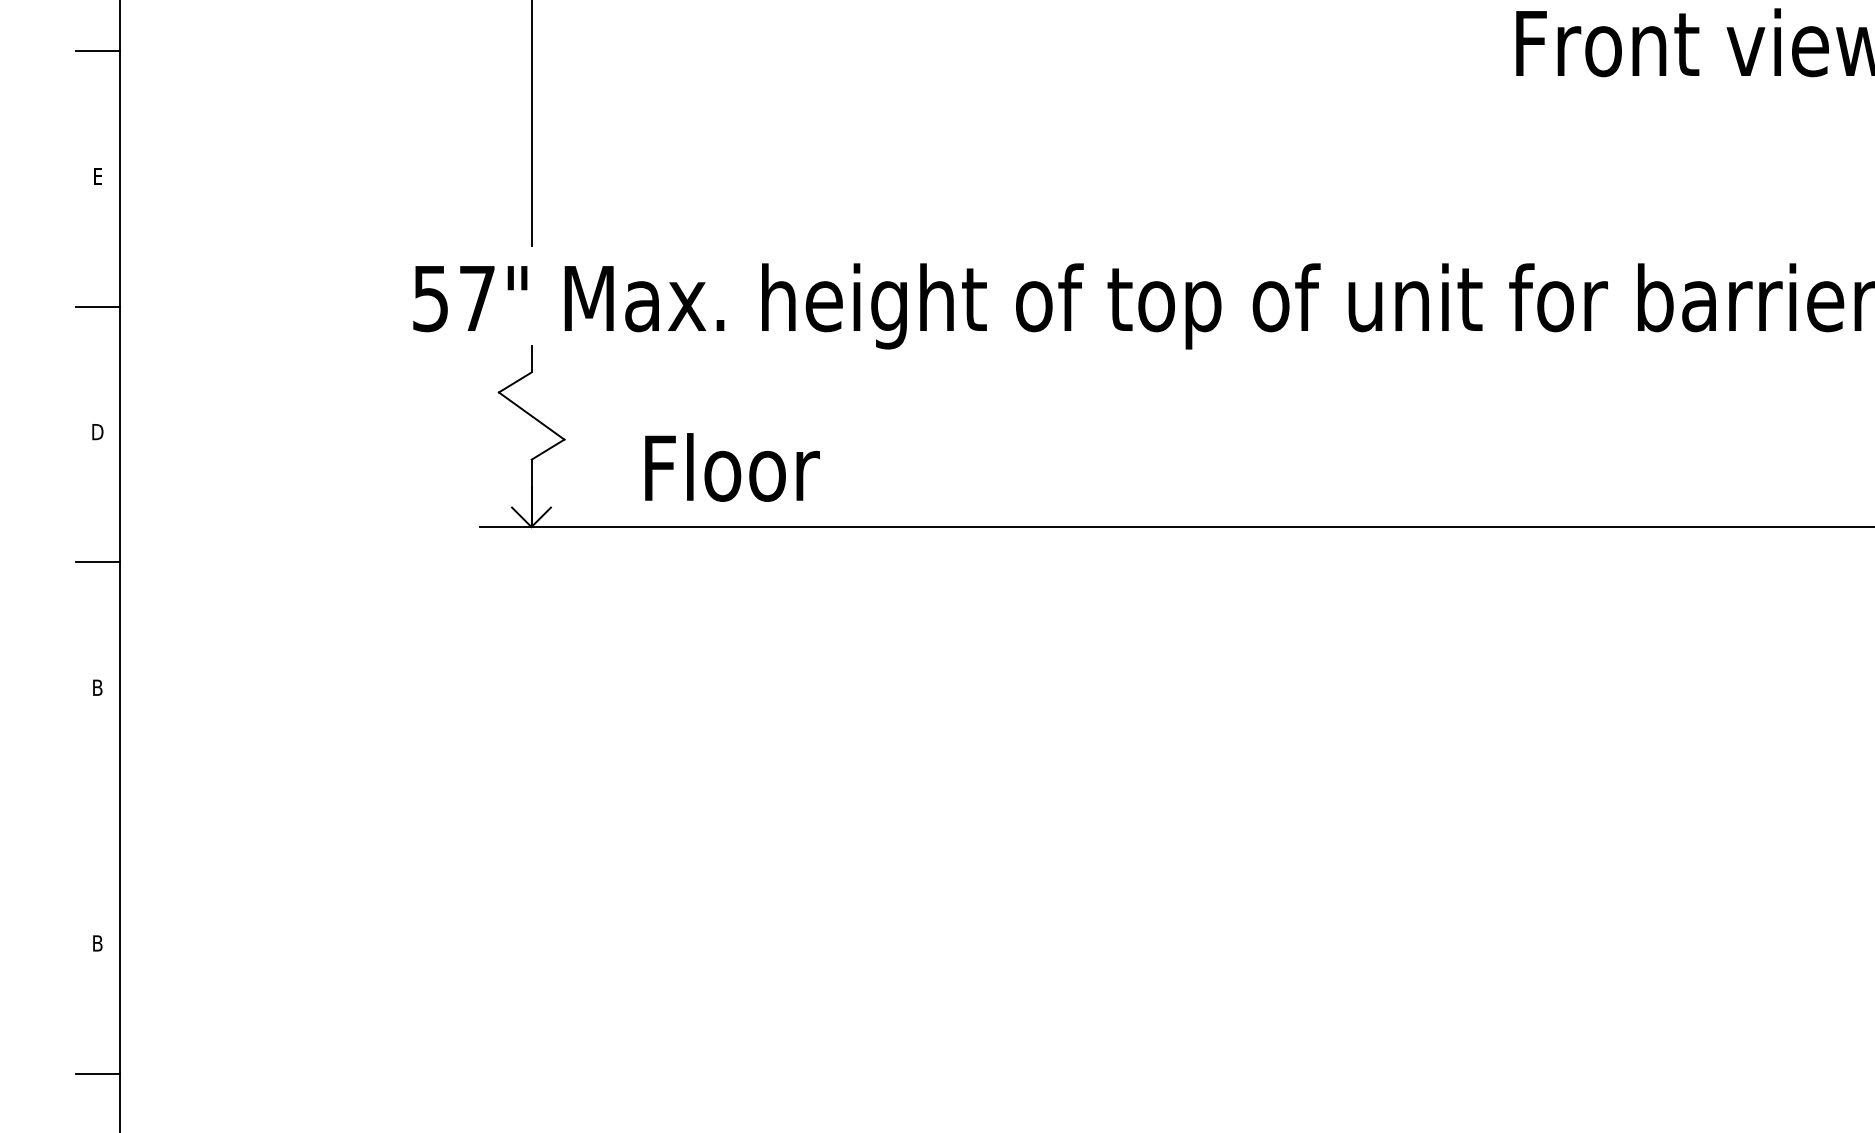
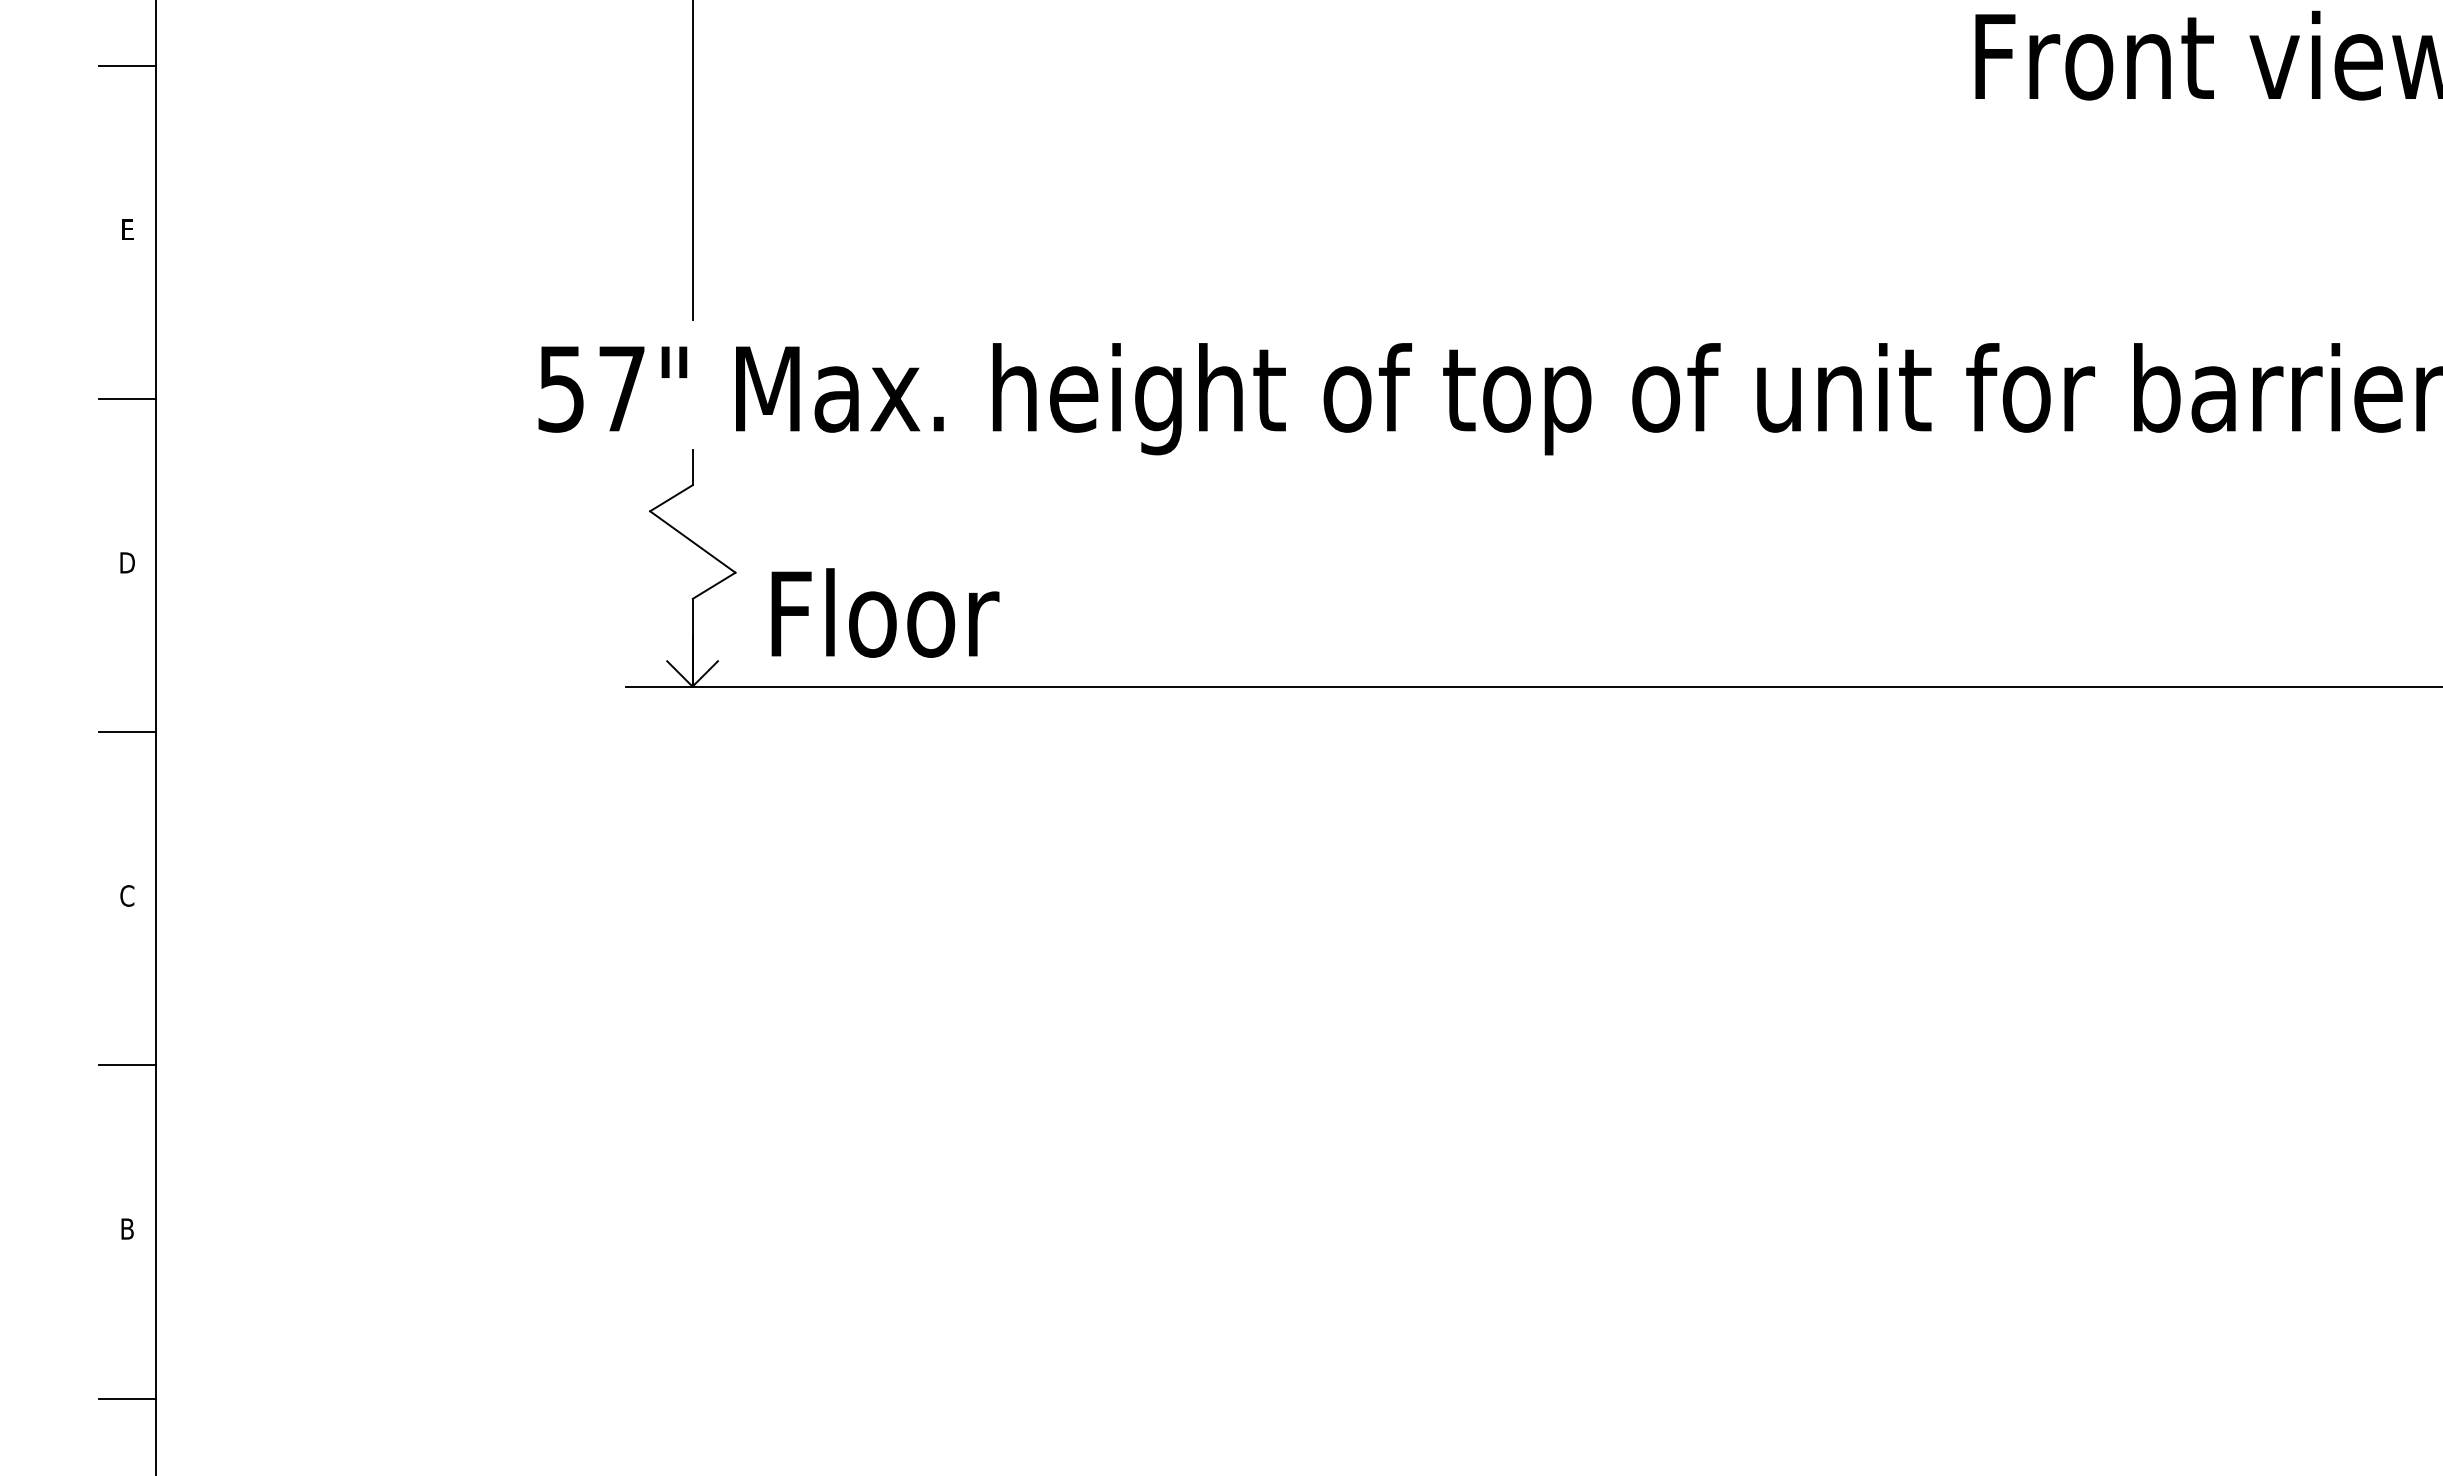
text: (732, 467) -> (885, 612), moved
text: (97, 687) -> (127, 895), B -> C
line: (97, 817) -> (127, 1065), added

